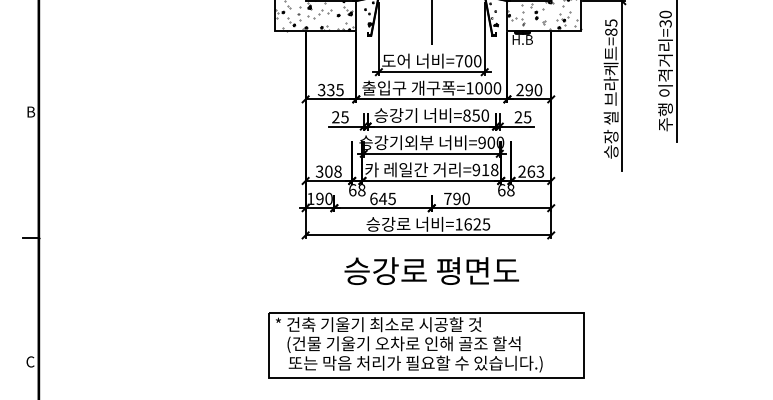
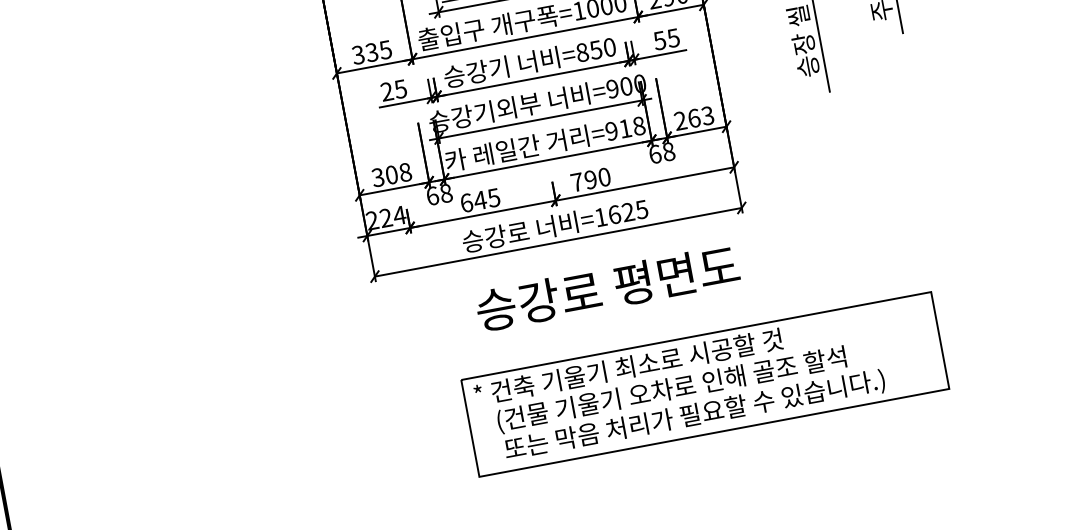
text: (518, 117) -> (659, 40), 25 -> 55
text: (319, 198) -> (385, 217), 190 -> 224
text: (431, 270) -> (607, 287), moved
part: (426, 345) -> (705, 384), moved

